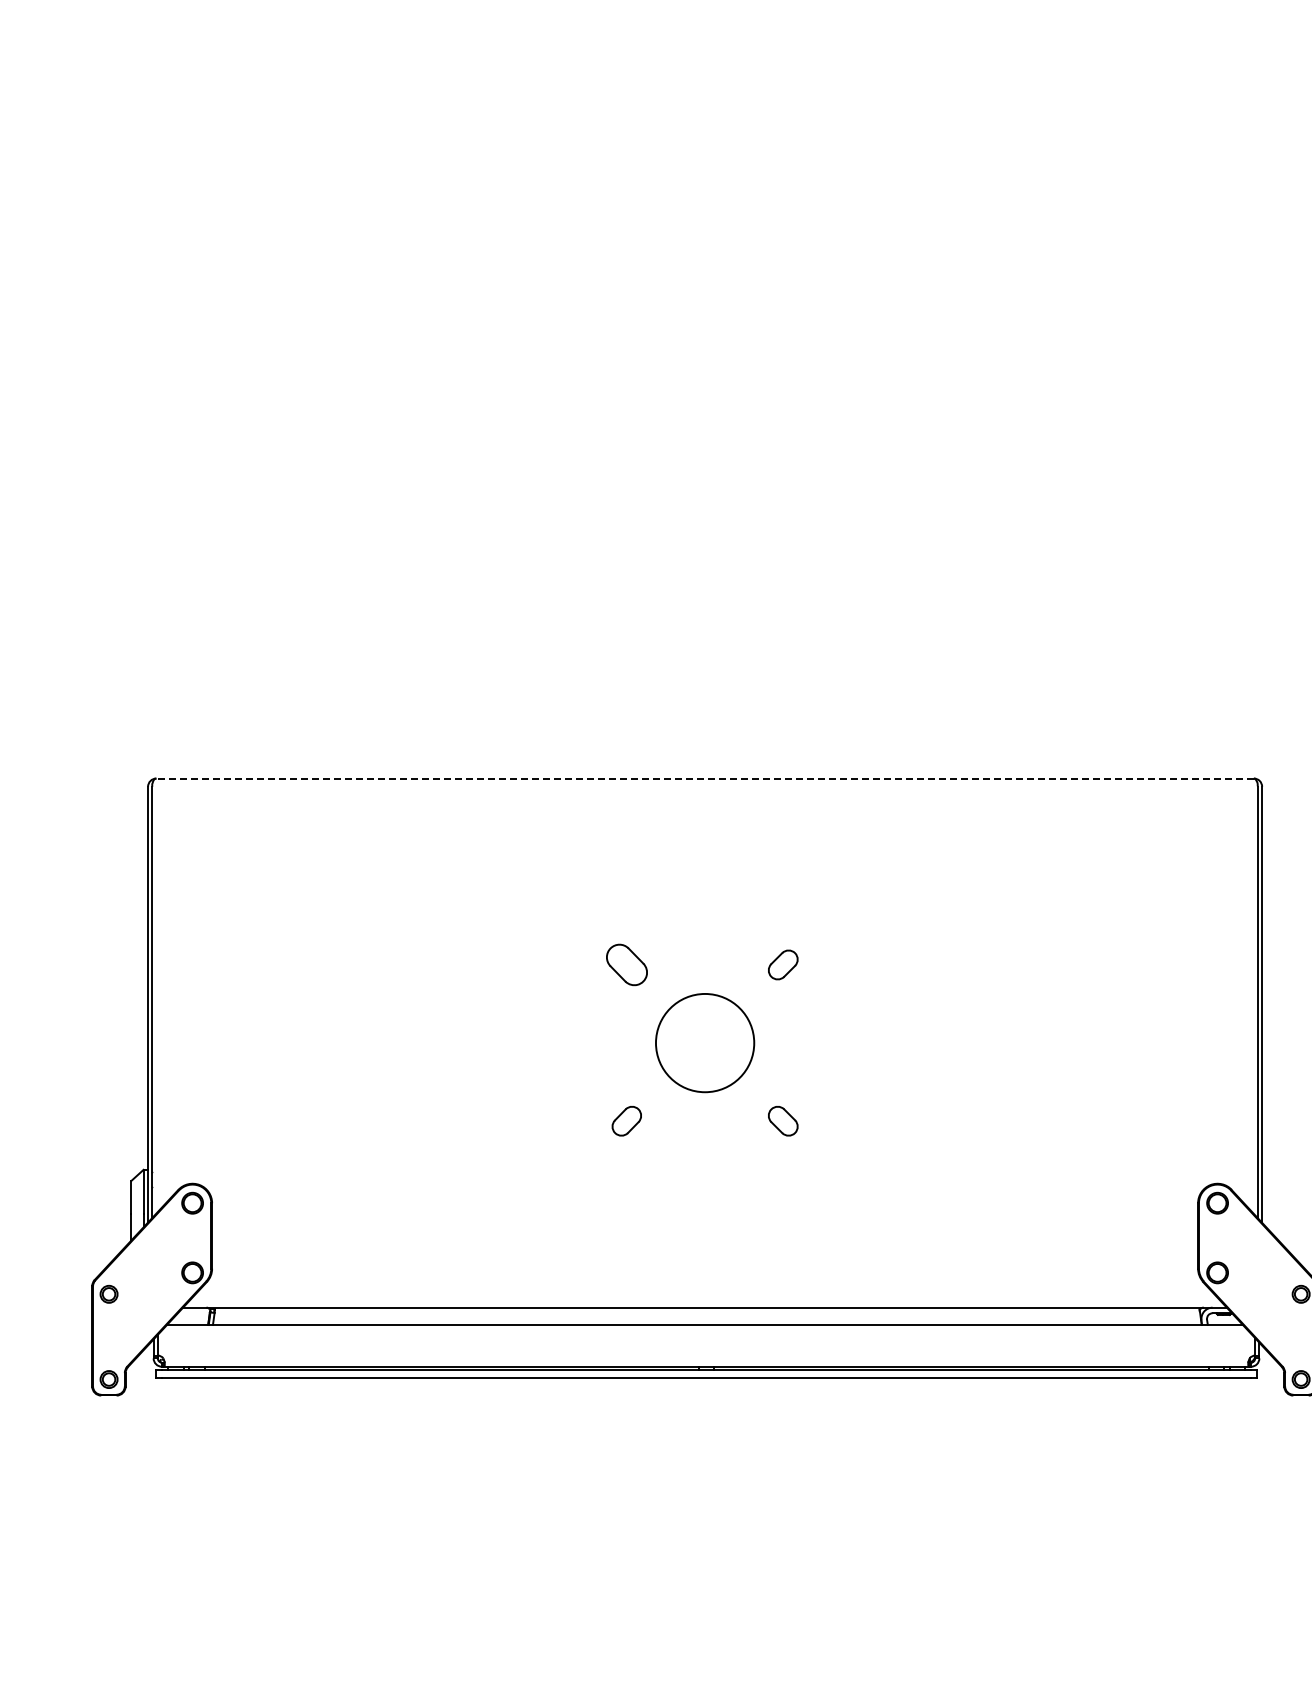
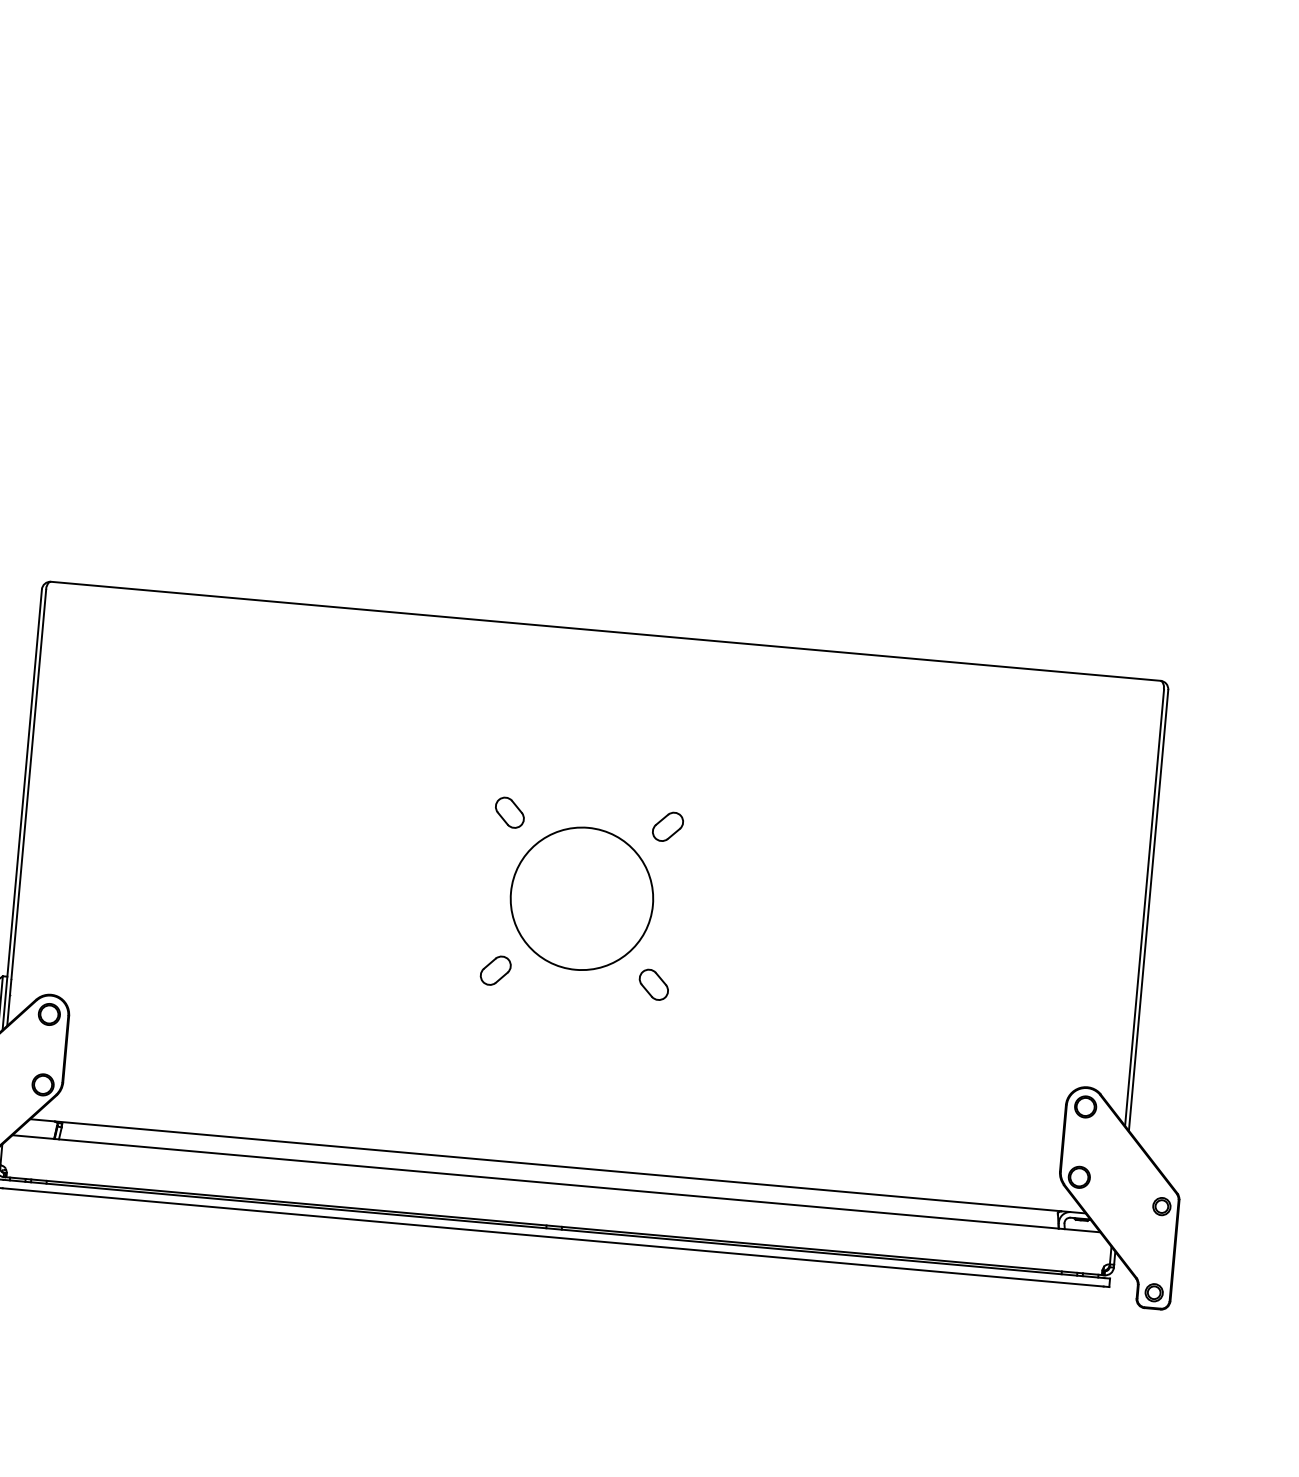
line: (705, 778) -> (606, 631), dashed -> solid
part: (626, 964) -> (509, 812), size x0.71
circle: (704, 1042) -> (581, 898), size x1.43

